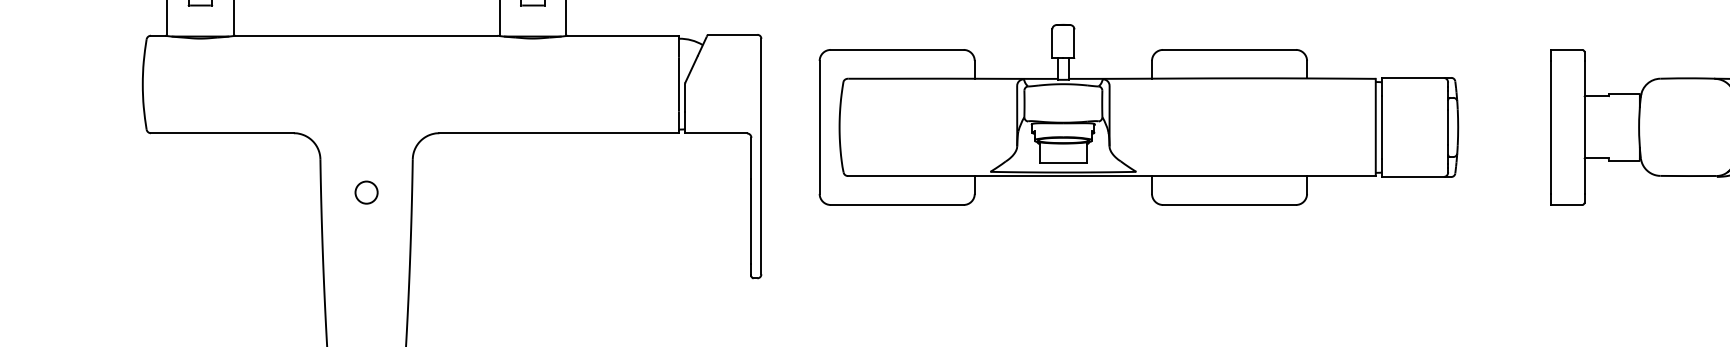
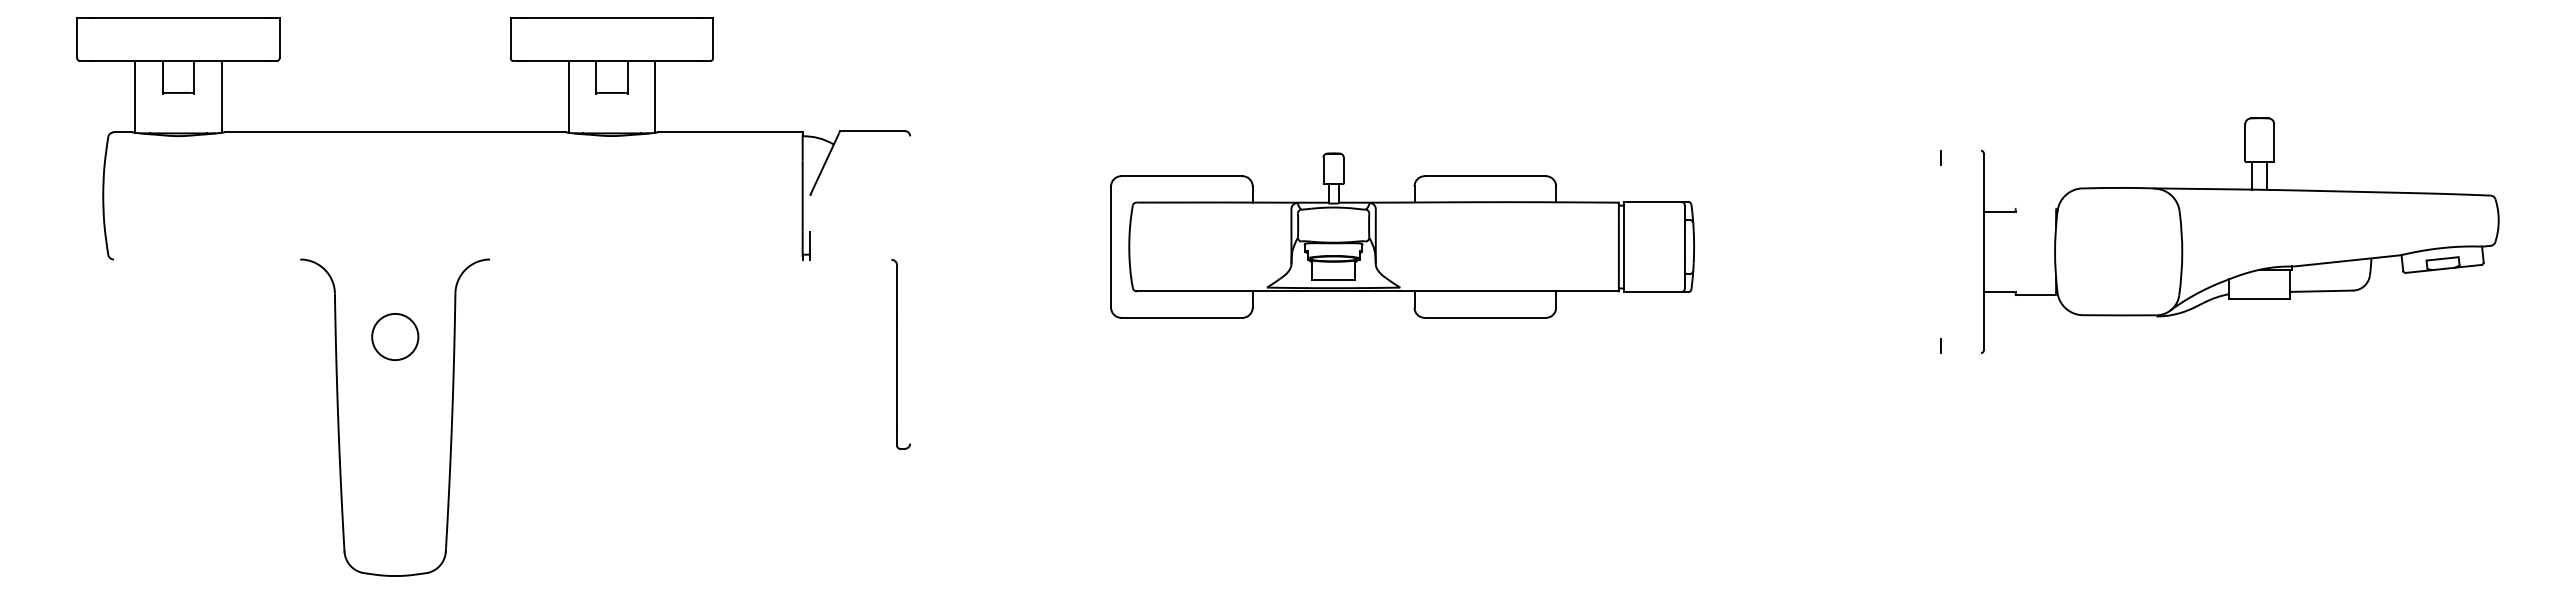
line: (1566, 49) -> (1960, 150), removed
line: (1624, 94) -> (2035, 208), removed
line: (684, 97) -> (810, 213), removed
part: (1138, 114) -> (1402, 235), size x0.7
line: (1551, 127) -> (1940, 251), removed
line: (221, 133) -> (206, 259), removed
line: (559, 133) -> (646, 259), removed
line: (715, 133) -> (850, 259), removed
line: (761, 156) -> (910, 289), removed
circle: (366, 192) -> (394, 336), size x1.6
line: (1566, 205) -> (1960, 353), removed

